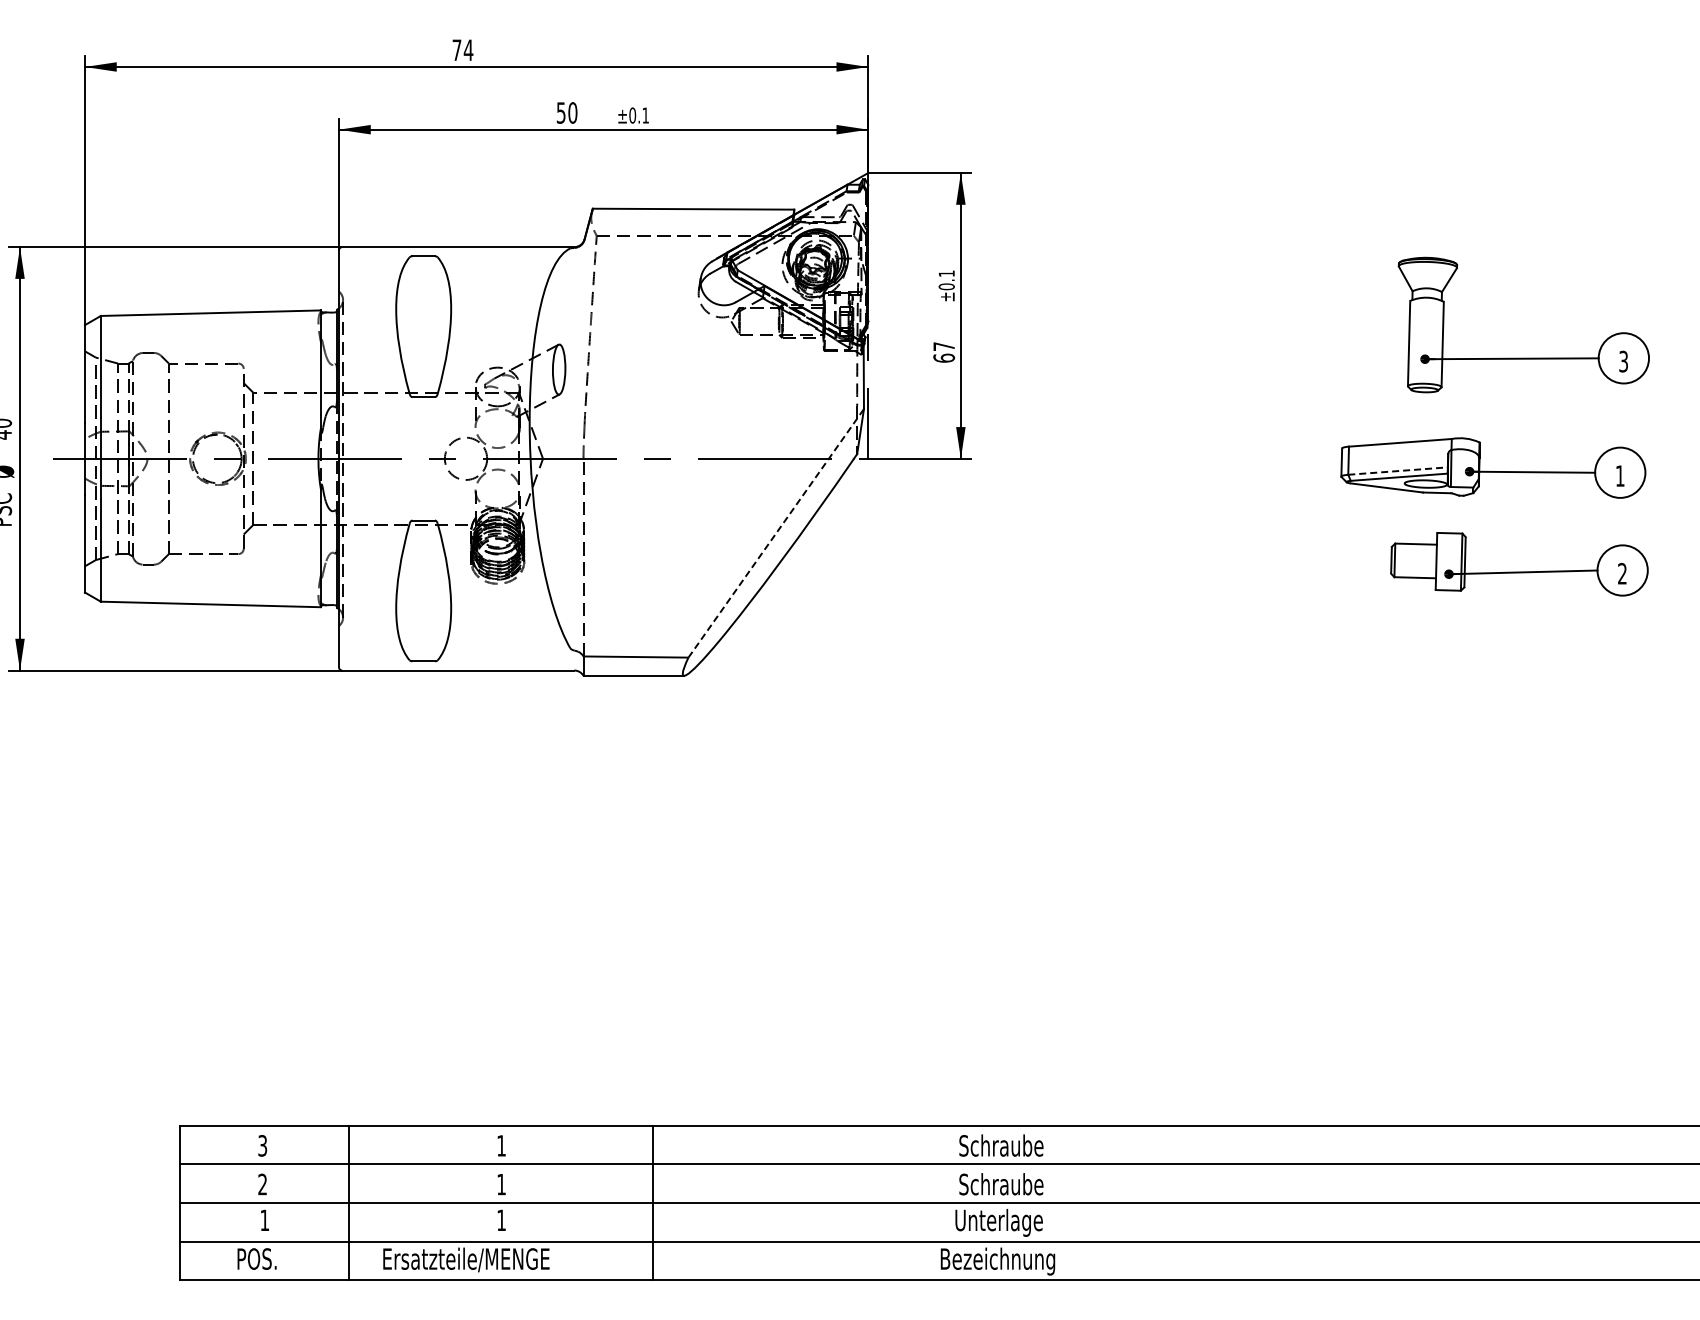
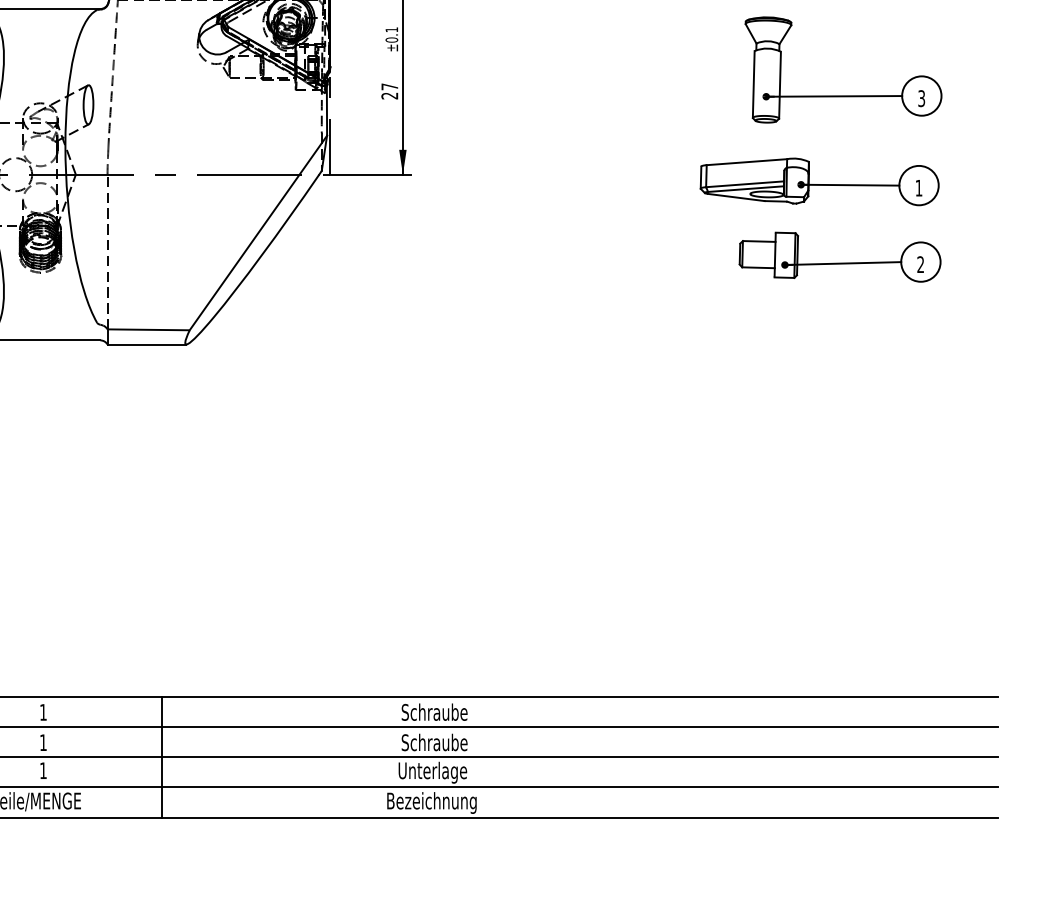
text: (944, 357) -> (390, 95), 67 -> 27
line: (1398, 471) -> (745, 184), dashed -> solid
line: (776, 532) -> (258, 232), dashed -> solid

